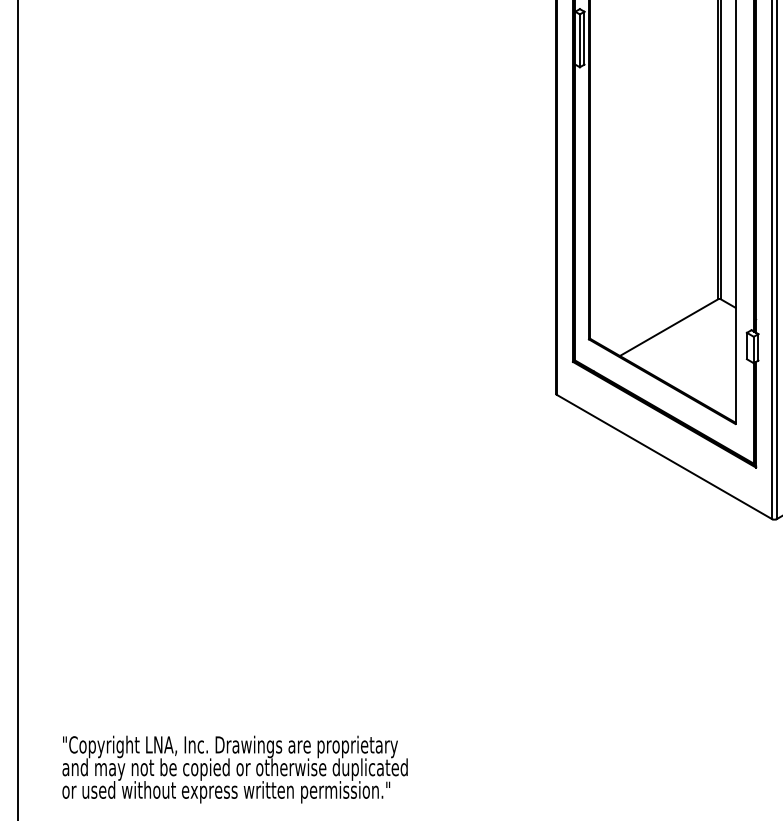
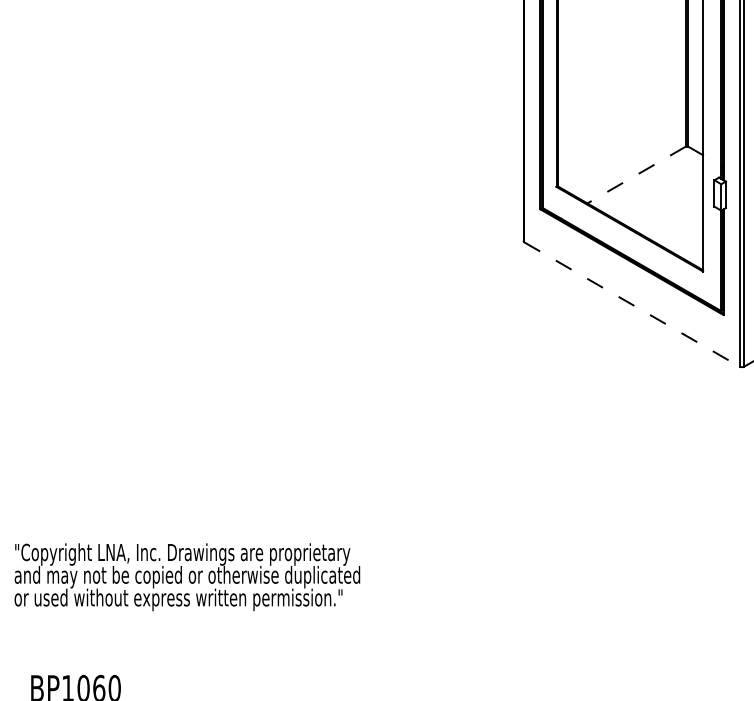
line: (669, 327) -> (636, 174), solid -> dashed
line: (665, 457) -> (632, 304), solid -> dashed
text: (234, 769) -> (186, 577), moved

